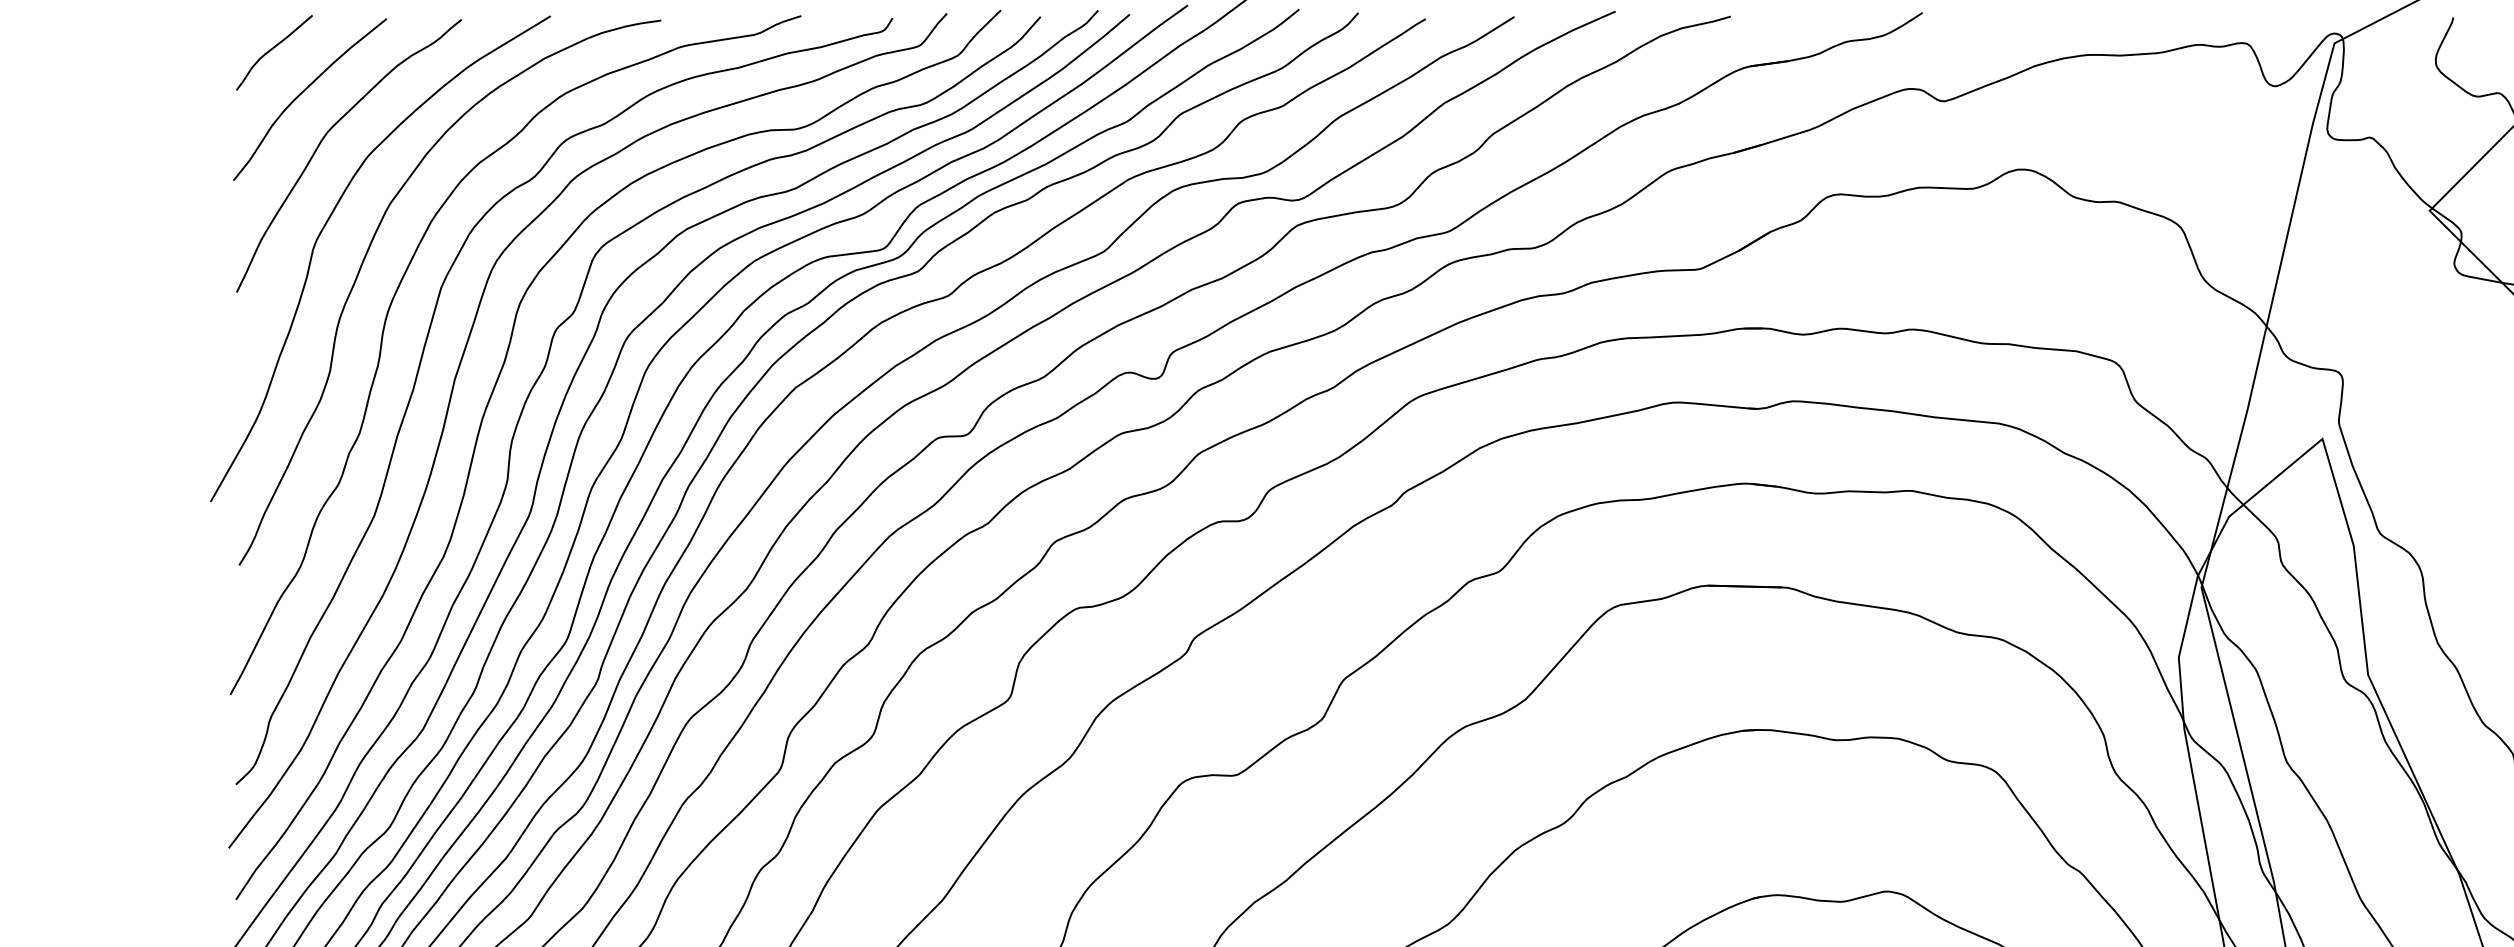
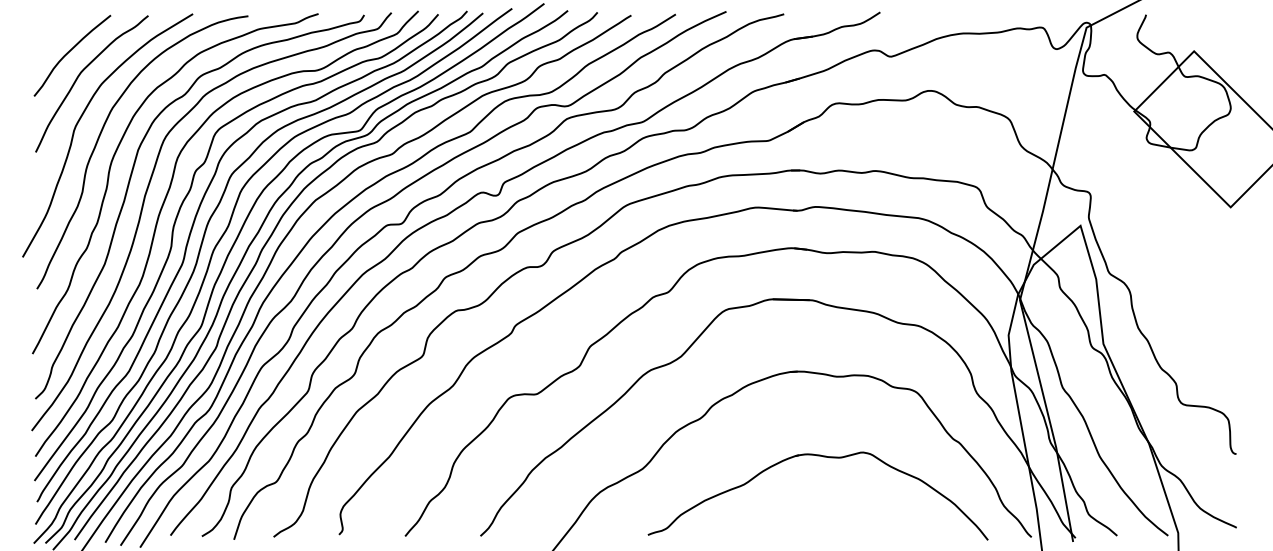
curve: (272, 51) -> (53, 31), removed

